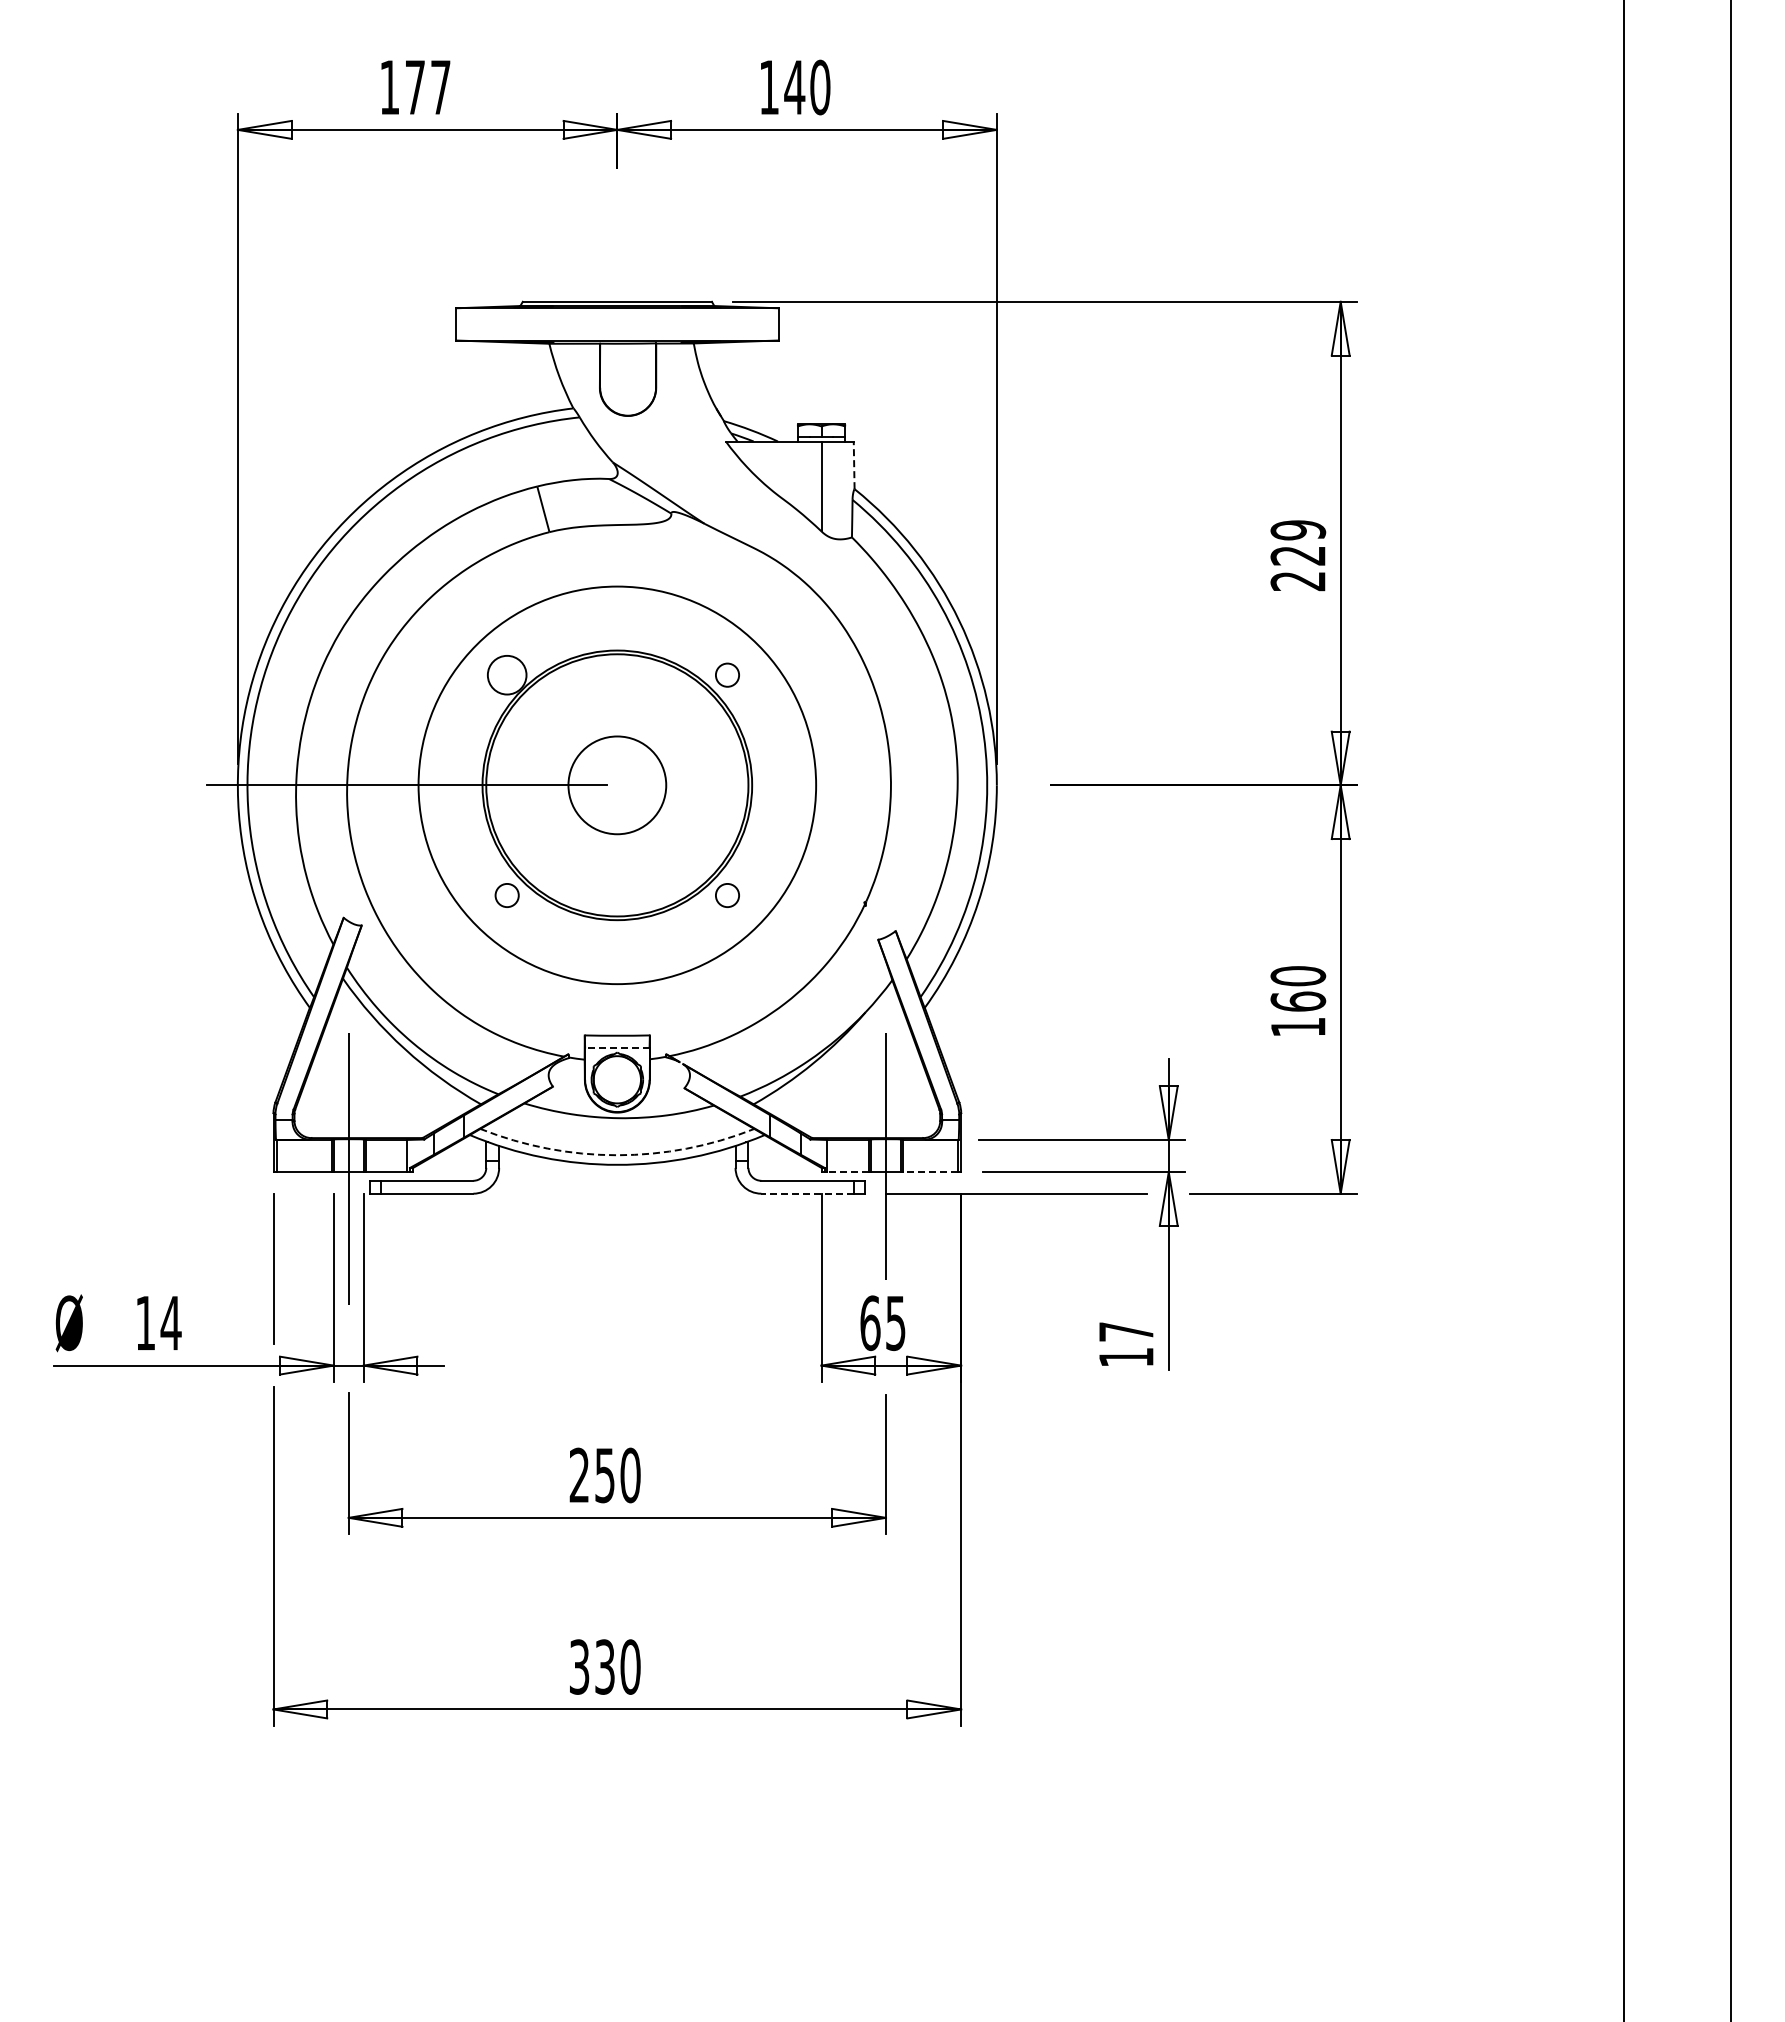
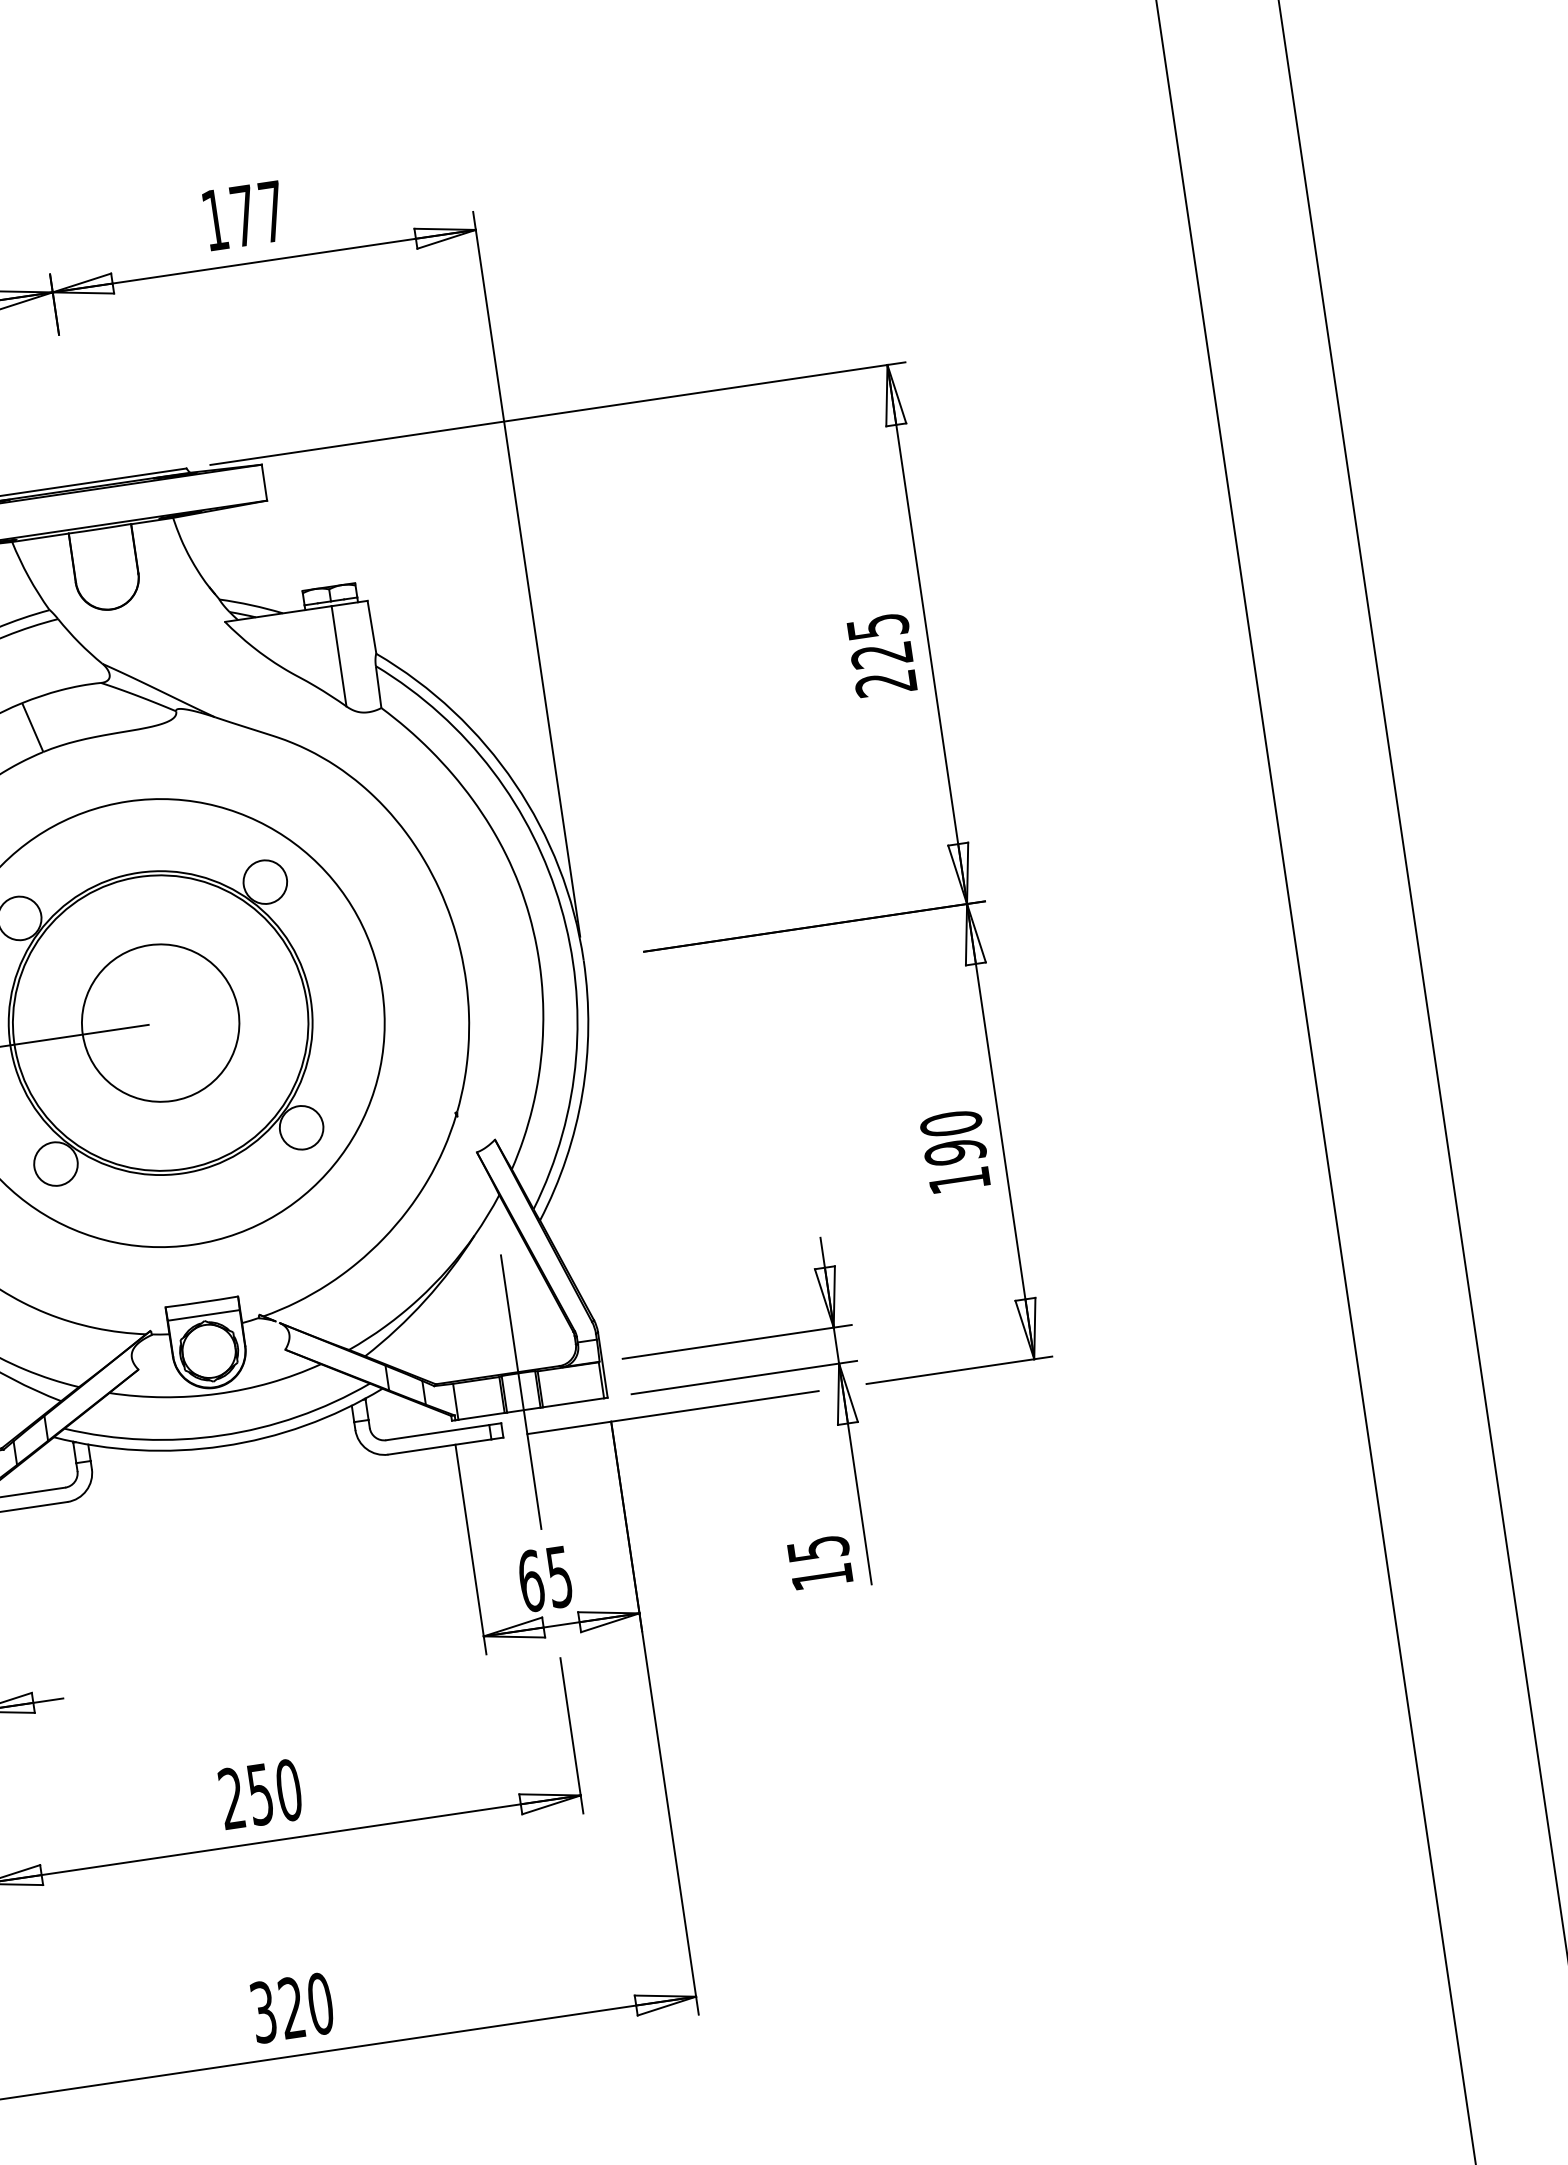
text: (807, 87) -> (257, 213), 140 -> 177
line: (854, 465) -> (372, 627), dashed -> solid
text: (1297, 530) -> (876, 627), 229 -> 225
circle: (727, 674) -> (265, 881), size x1.67
circle: (617, 785) -> (160, 1023), size x1.43
circle: (506, 895) -> (55, 1164), size x1.67
circle: (727, 895) -> (301, 1127), size x1.67
text: (1298, 1001) -> (955, 1151), 160 -> 190
line: (616, 1047) -> (202, 1315), dashed -> solid
arc: (617, 1155) -> (221, 1435), dashed -> solid
line: (848, 1172) -> (482, 1416), dashed -> solid
line: (930, 1172) -> (573, 1403), dashed -> solid
line: (807, 1193) -> (439, 1446), dashed -> solid
text: (1126, 1331) -> (818, 1548), 17 -> 15
text: (604, 1666) -> (291, 2007), 330 -> 320

